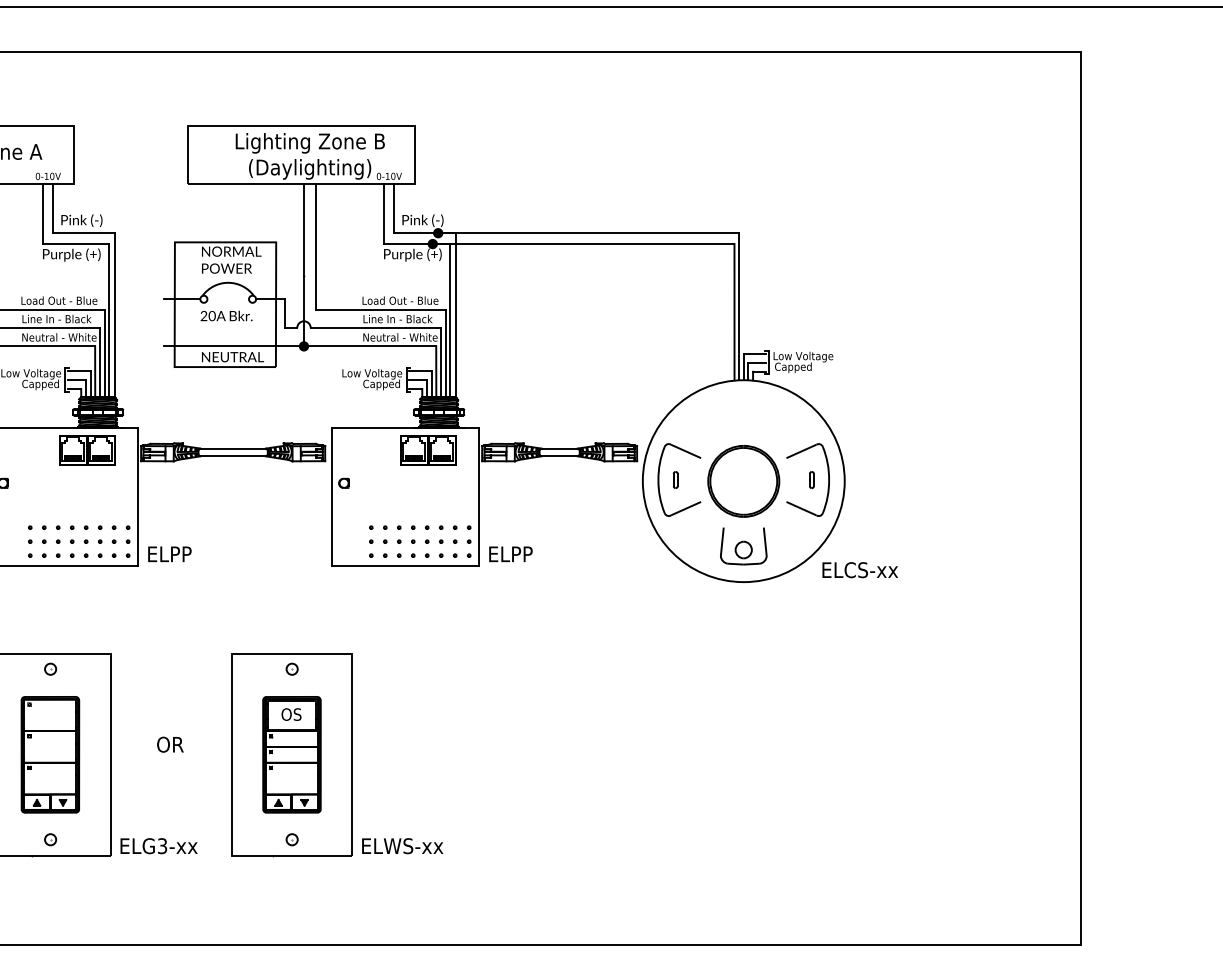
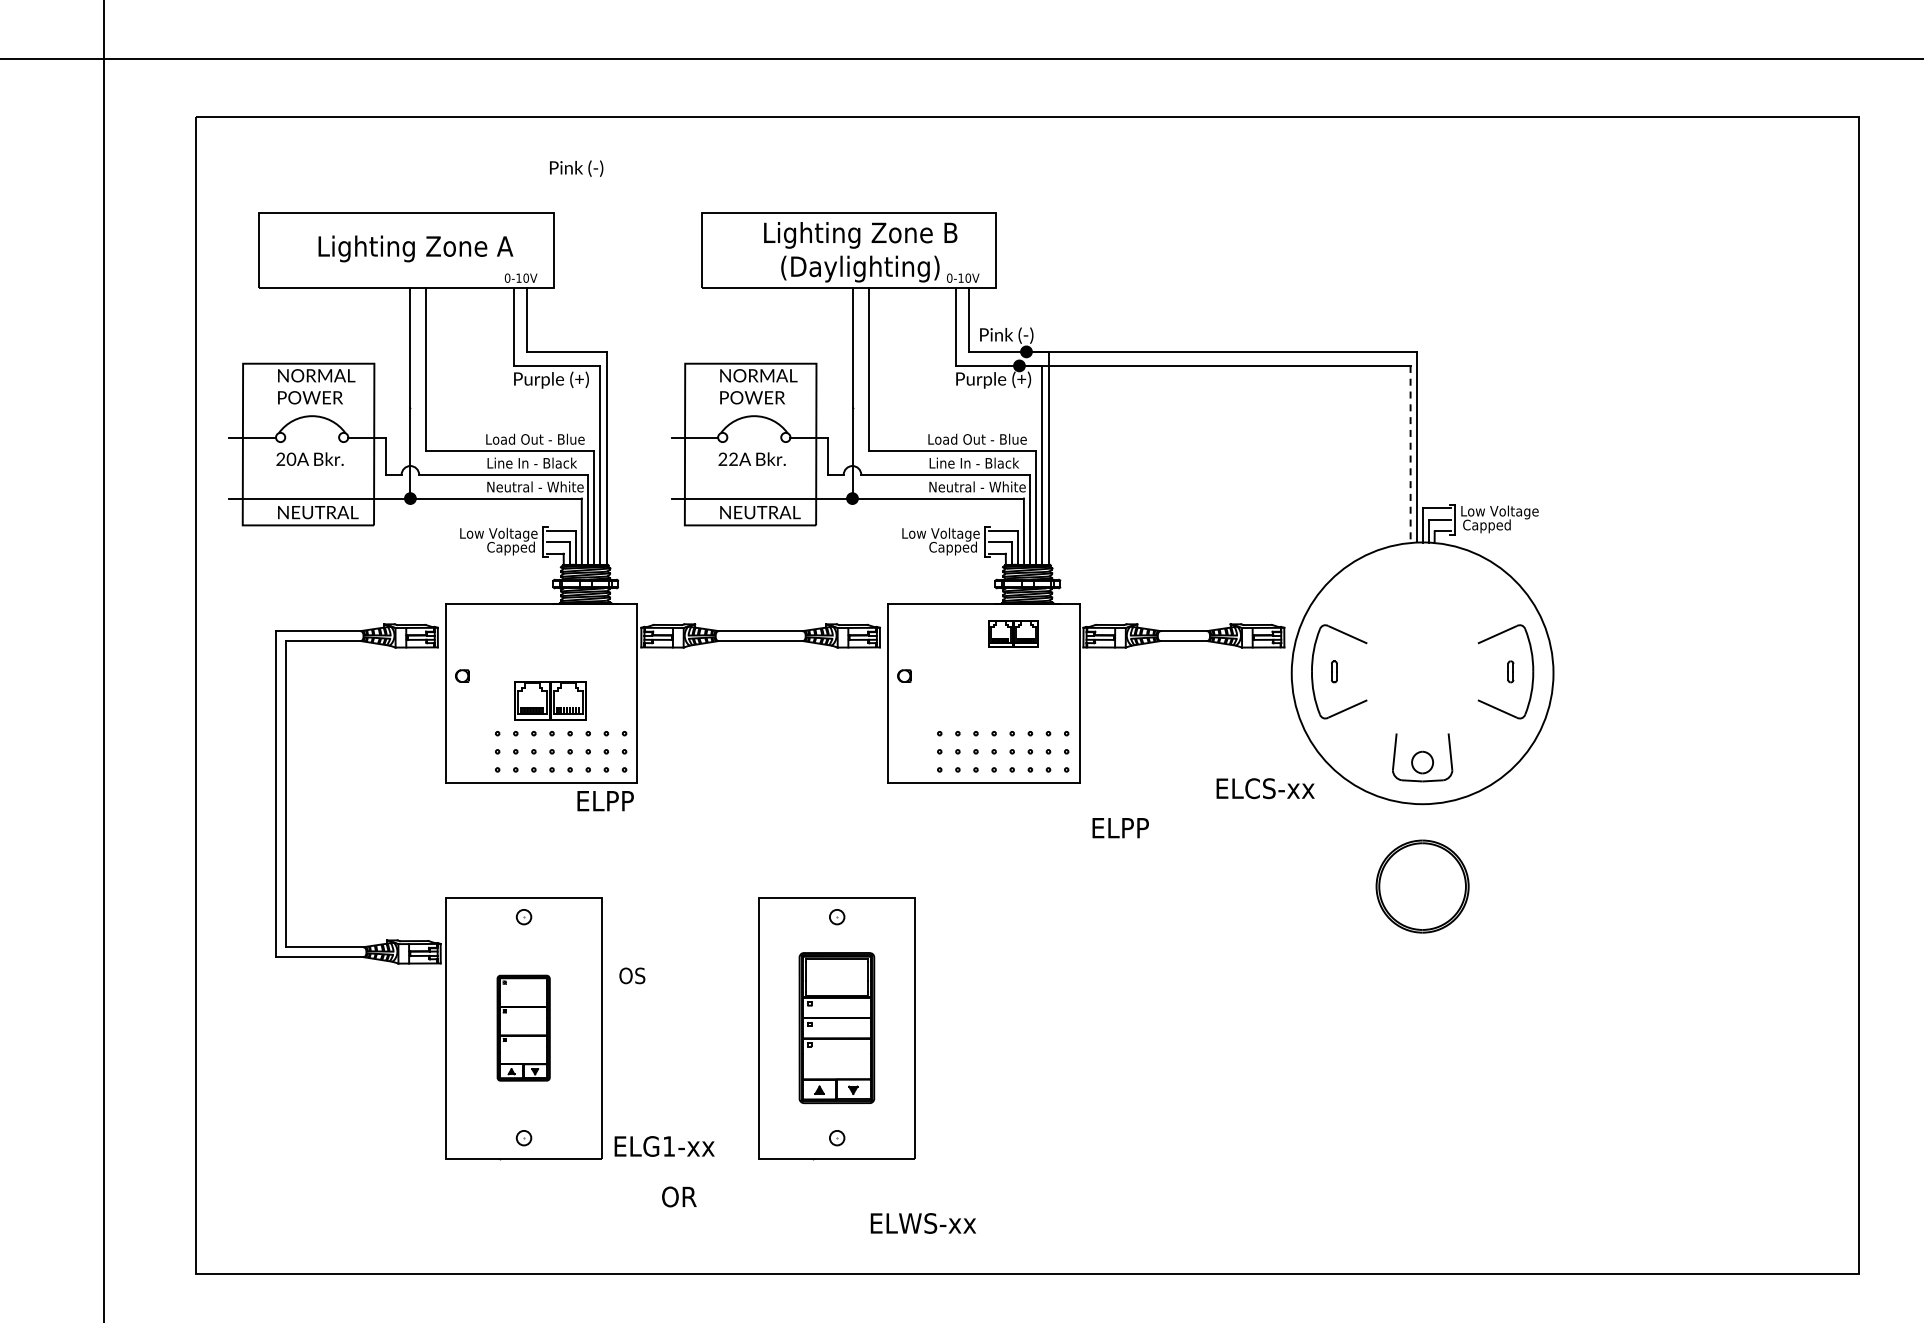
text: (81, 220) -> (576, 168), moved
line: (734, 312) -> (1410, 454), solid -> dashed
text: (212, 316) -> (733, 459), 20A -> 22A
part: (87, 450) -> (550, 700), moved
part: (428, 450) -> (1013, 633), size x0.7
part: (743, 481) -> (1422, 886), moved
text: (169, 554) -> (605, 801), moved
text: (510, 554) -> (1120, 828), moved
text: (860, 570) -> (1265, 788), moved
text: (291, 714) -> (632, 975), moved
text: (170, 744) -> (679, 1196), moved
part: (50, 755) -> (523, 1028), size x0.7
text: (162, 846) -> (669, 1146), ELG3-xx -> ELG1-xx
text: (401, 846) -> (922, 1223), moved

